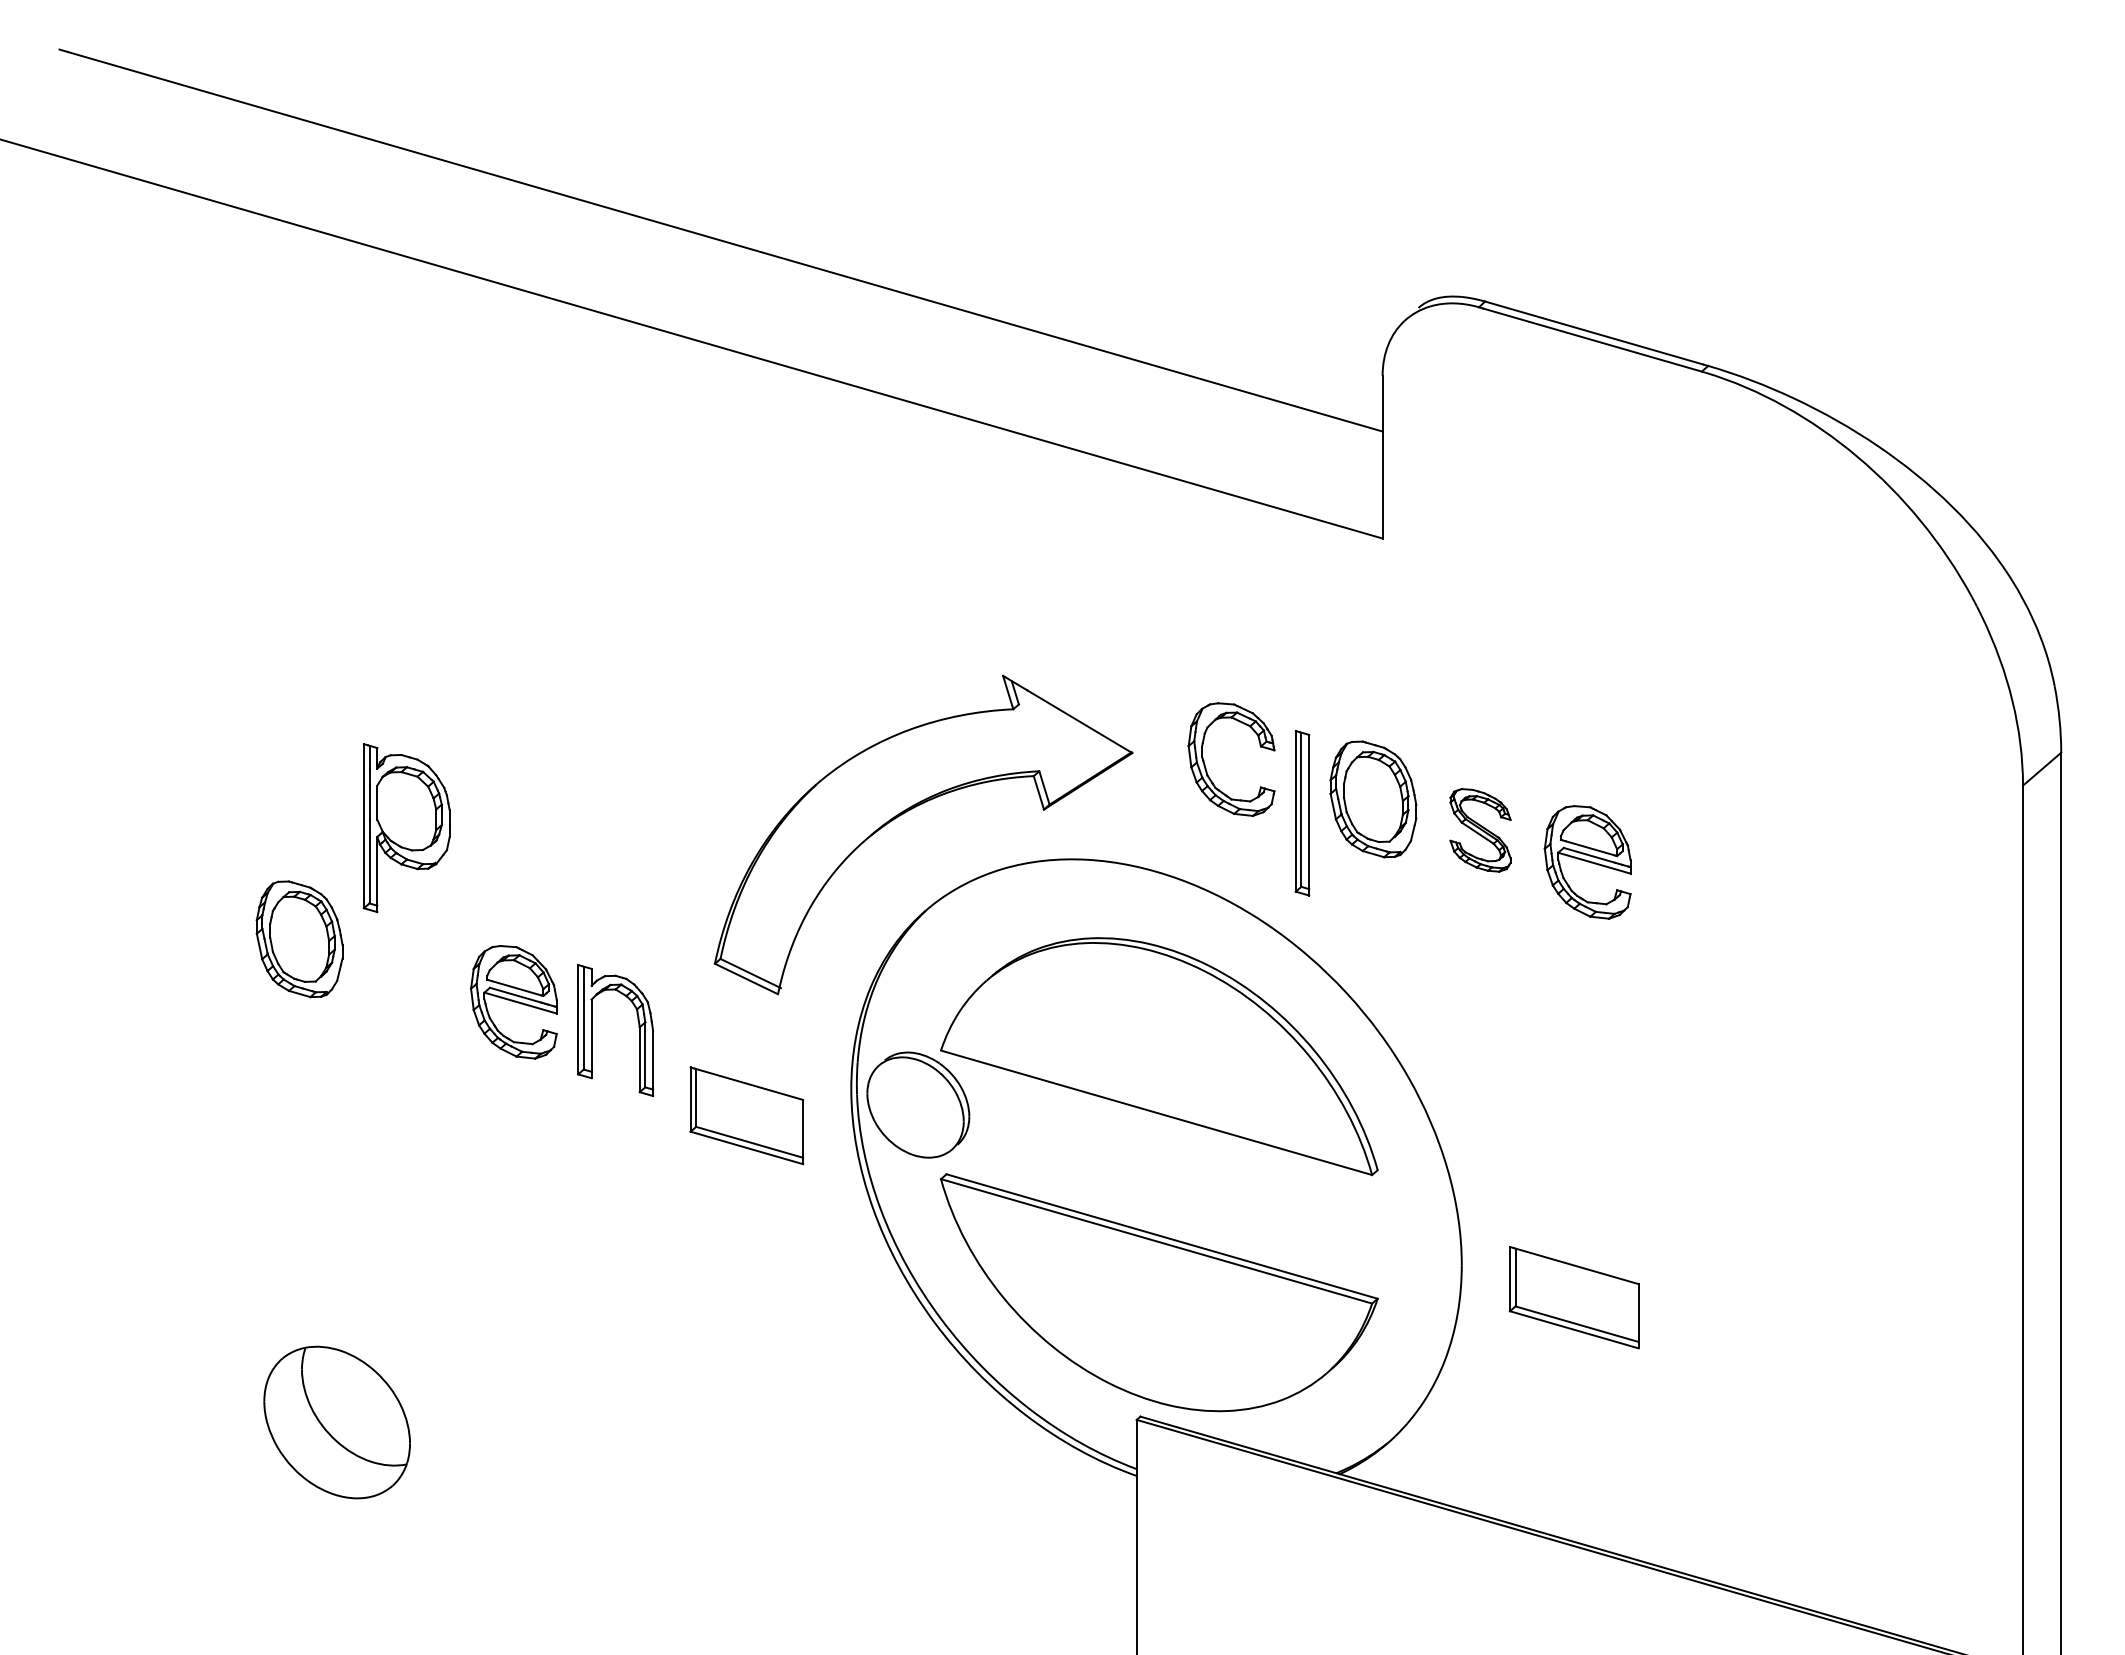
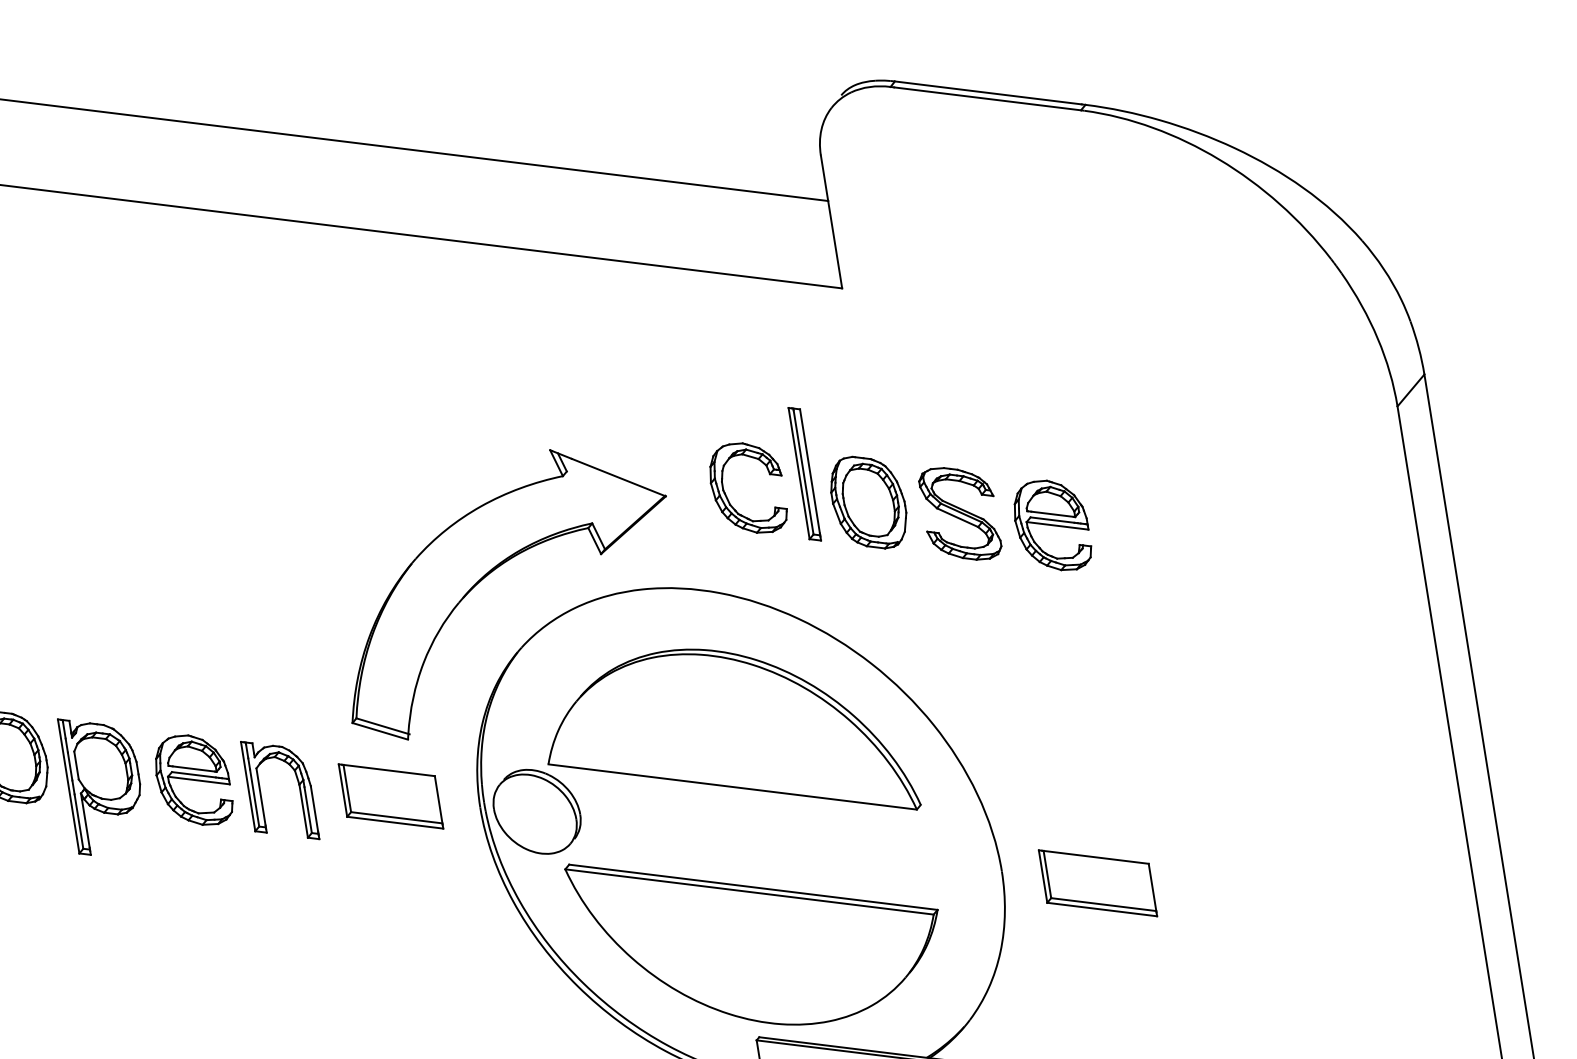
part: (1302, 813) -> (804, 474), moved
part: (406, 828) -> (103, 782), moved
part: (1480, 830) -> (960, 514), size x1.43
part: (746, 1115) -> (390, 796), moved

